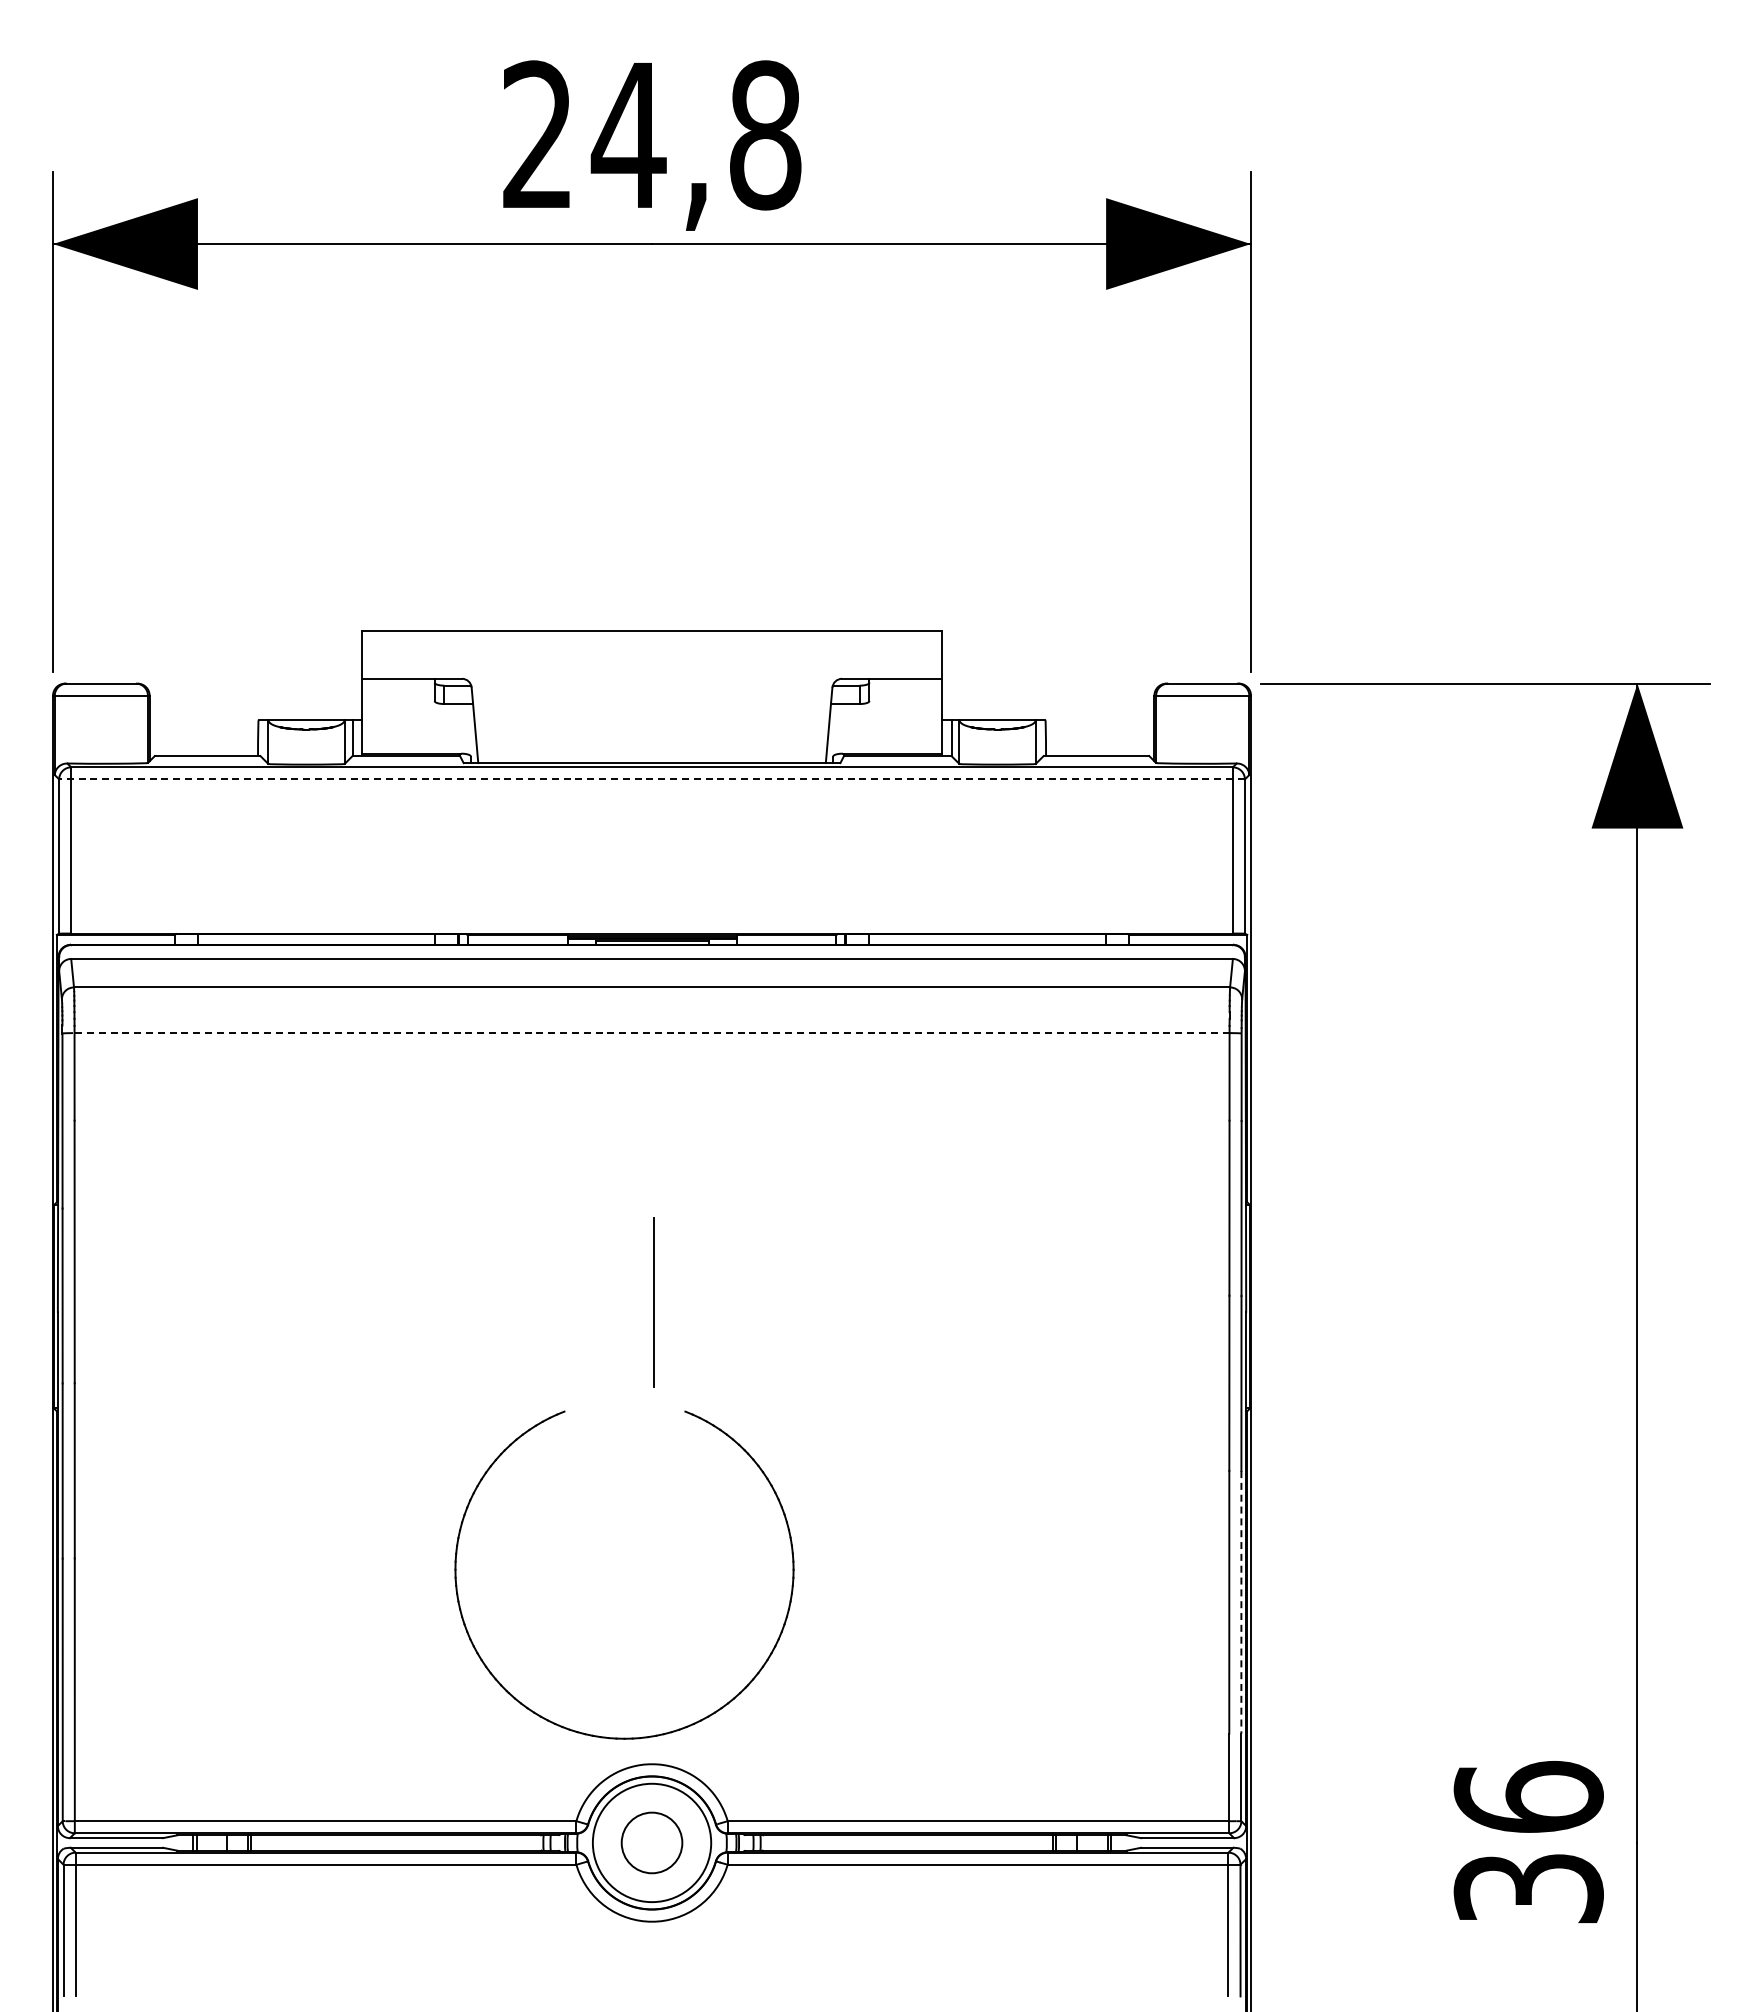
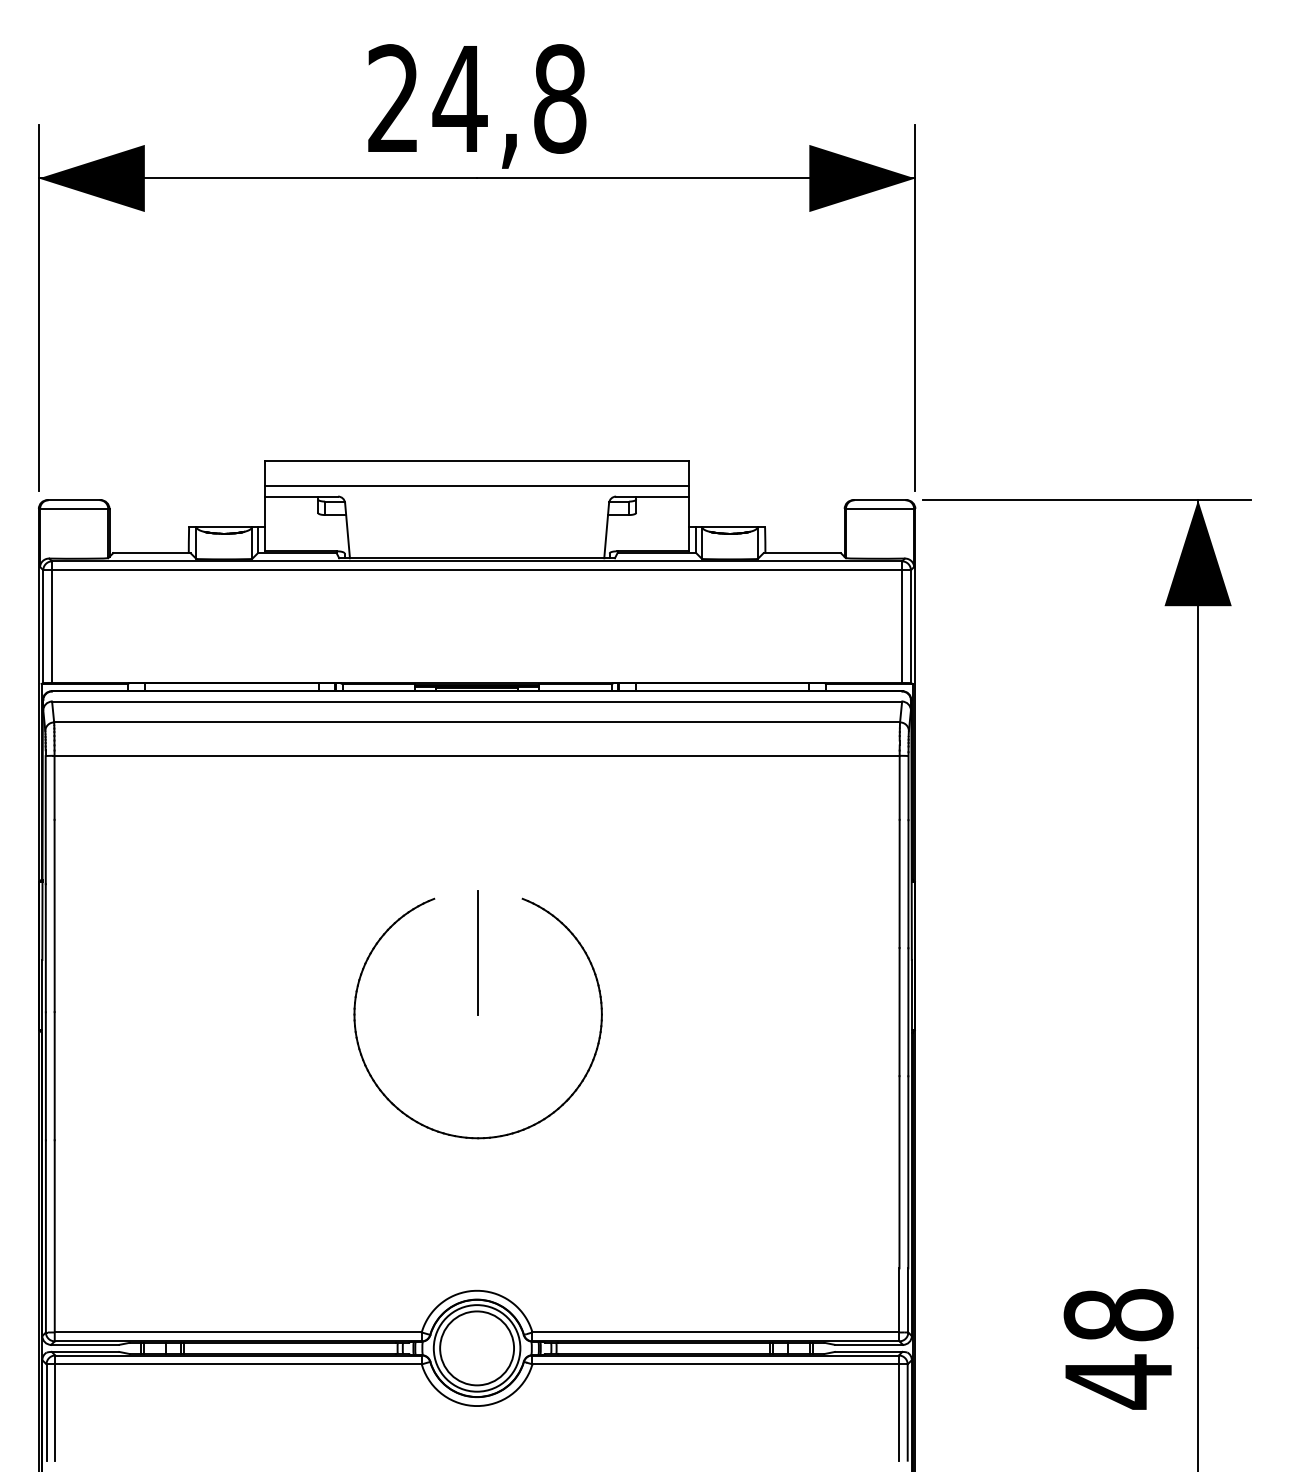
line: (651, 664) -> (476, 486), added
line: (652, 779) -> (477, 570), dashed -> solid
line: (650, 1033) -> (475, 756), dashed -> solid
line: (1241, 1602) -> (908, 1172), dashed -> solid
part: (606, 1736) -> (465, 1136), moved
circle: (651, 1842) -> (476, 1348), size x1.67
text: (1528, 1843) -> (1118, 1348), 36 -> 48

